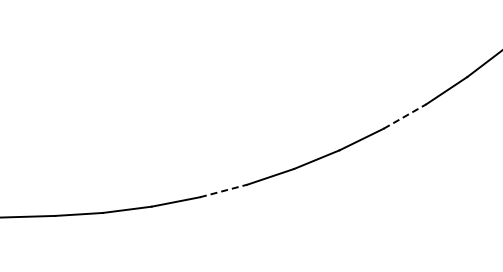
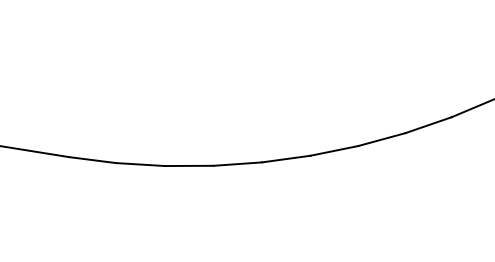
line: (405, 116) -> (428, 125), dashed -> solid
line: (223, 190) -> (237, 163), dashed -> solid

